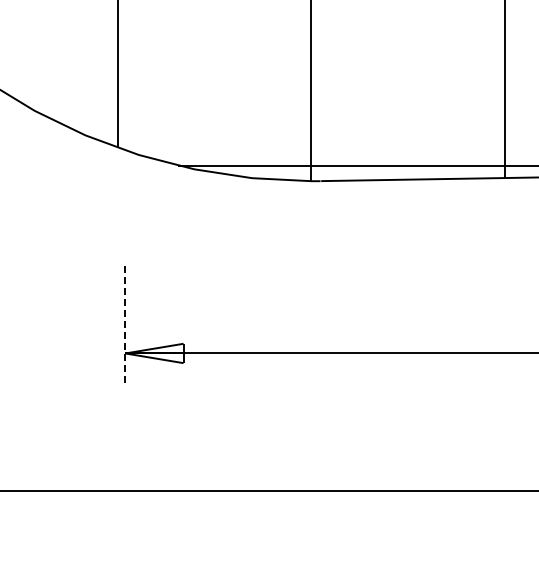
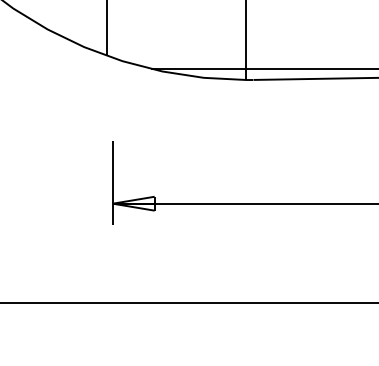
line: (125, 324) -> (112, 182), dashed -> solid

